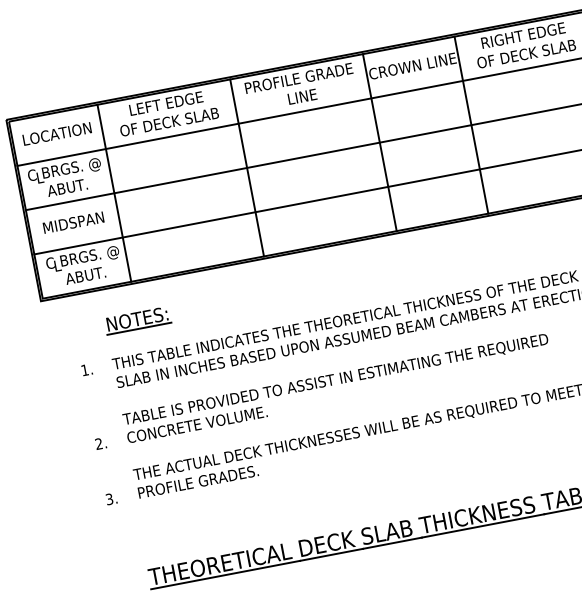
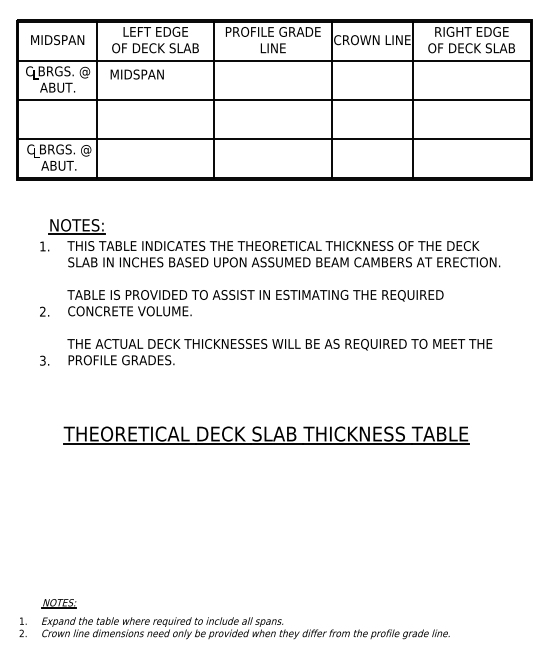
text: (57, 134) -> (57, 40), LOCATION -> MIDSPAN
text: (72, 222) -> (136, 74), moved
part: (137, 320) -> (76, 226), moved

